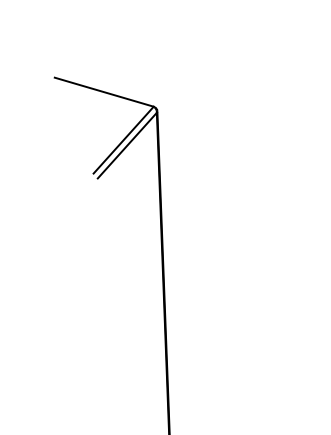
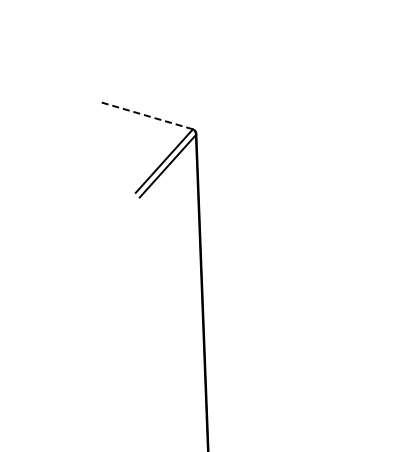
line: (103, 92) -> (145, 115), solid -> dashed

